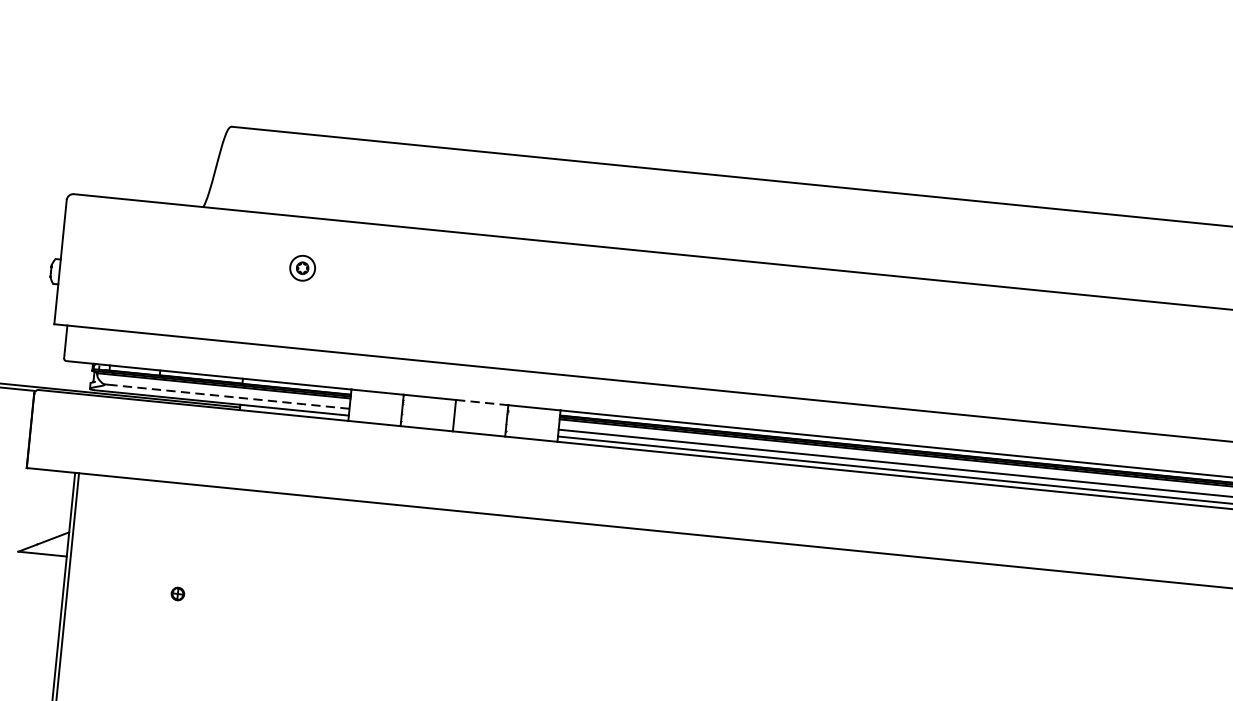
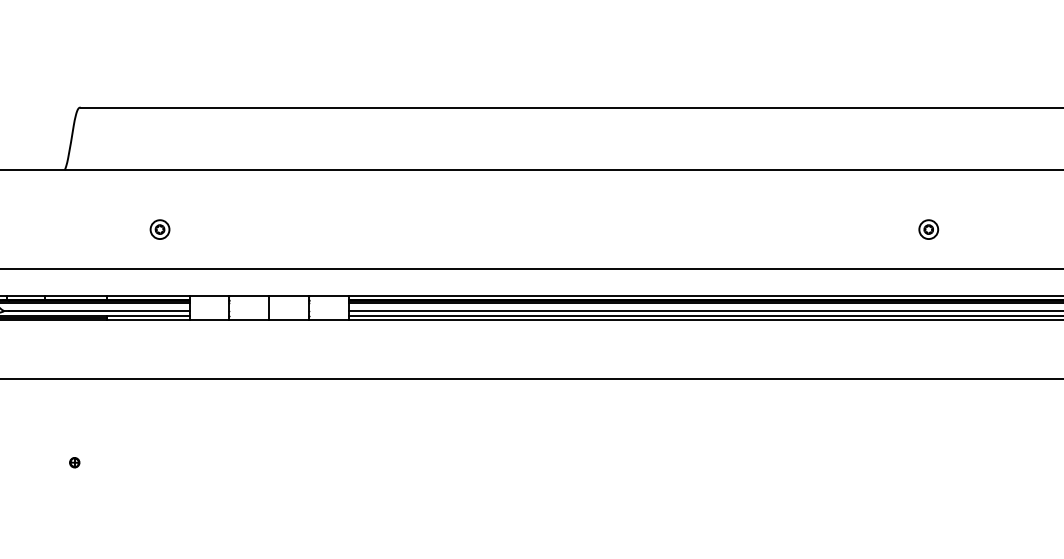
part: (301, 268) -> (159, 229), moved
line: (229, 396) -> (98, 310), dashed -> solid
line: (482, 403) -> (289, 296), dashed -> solid

